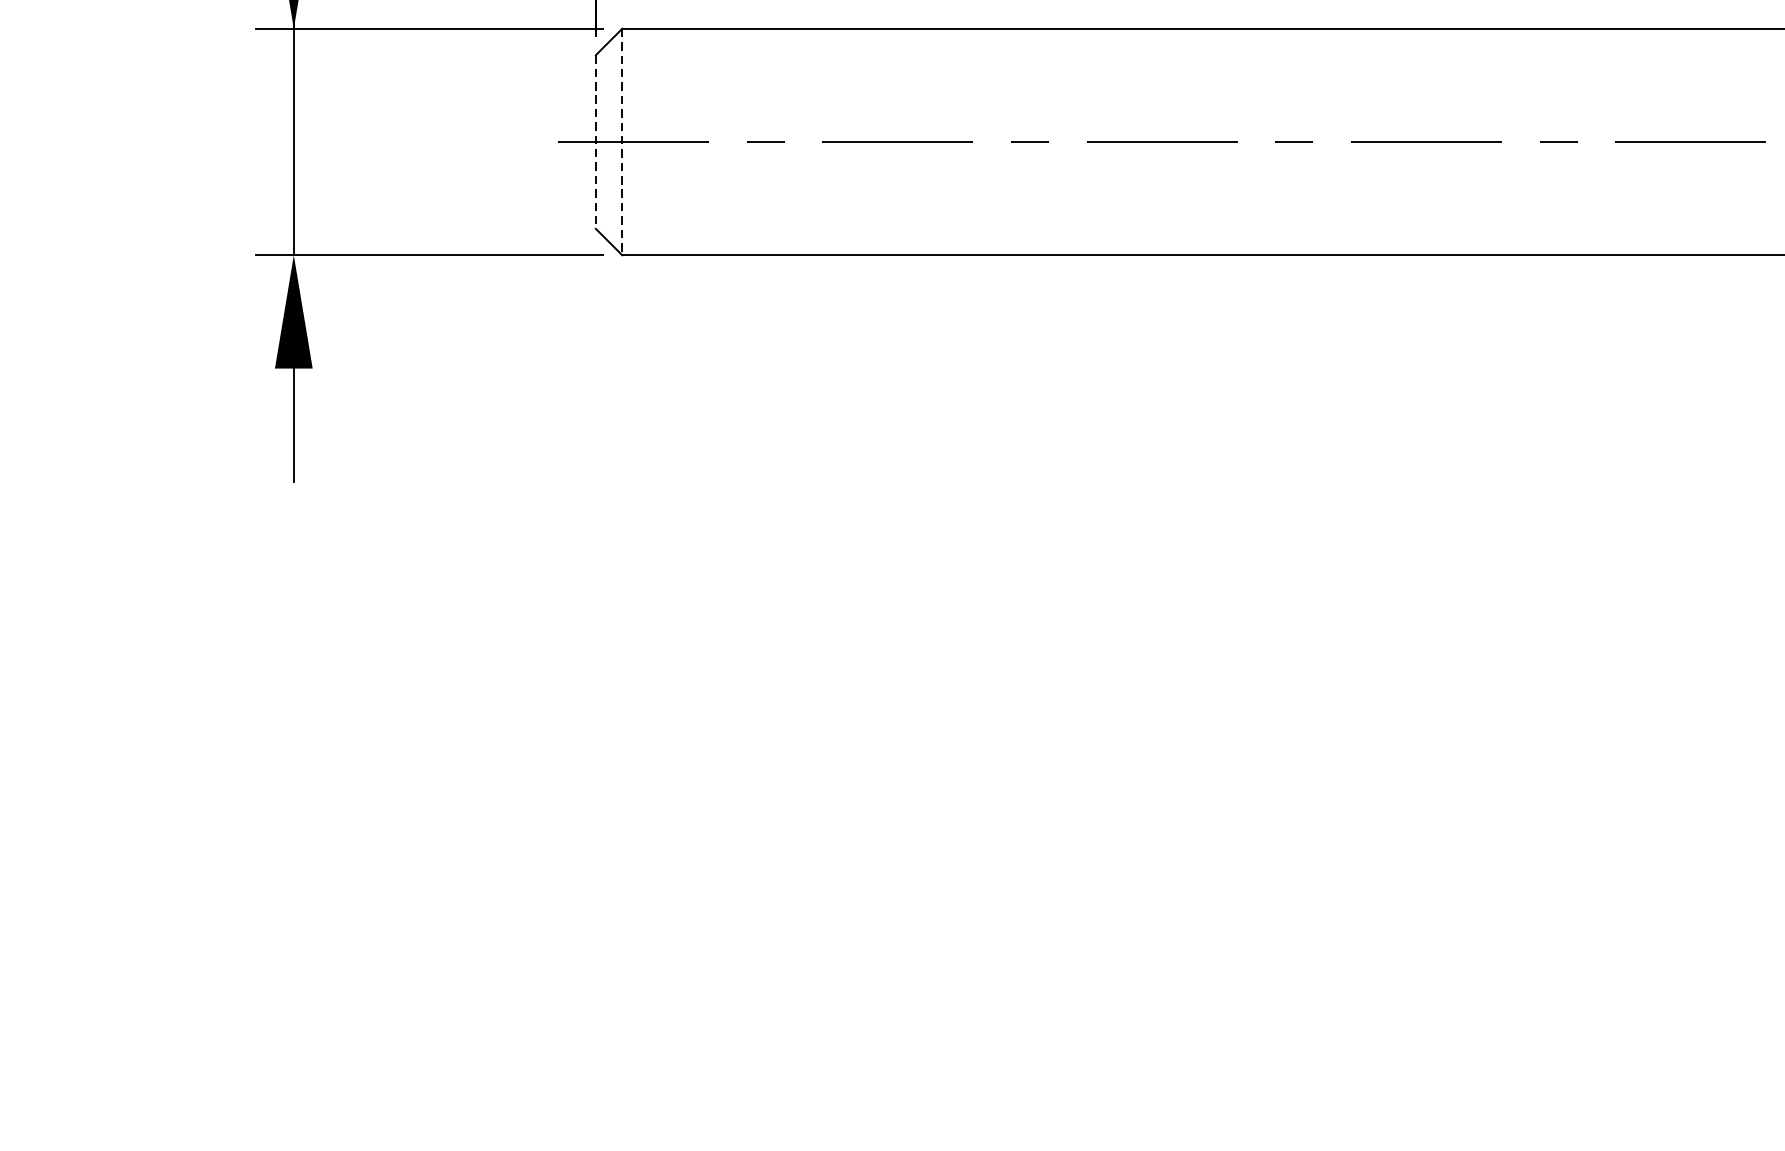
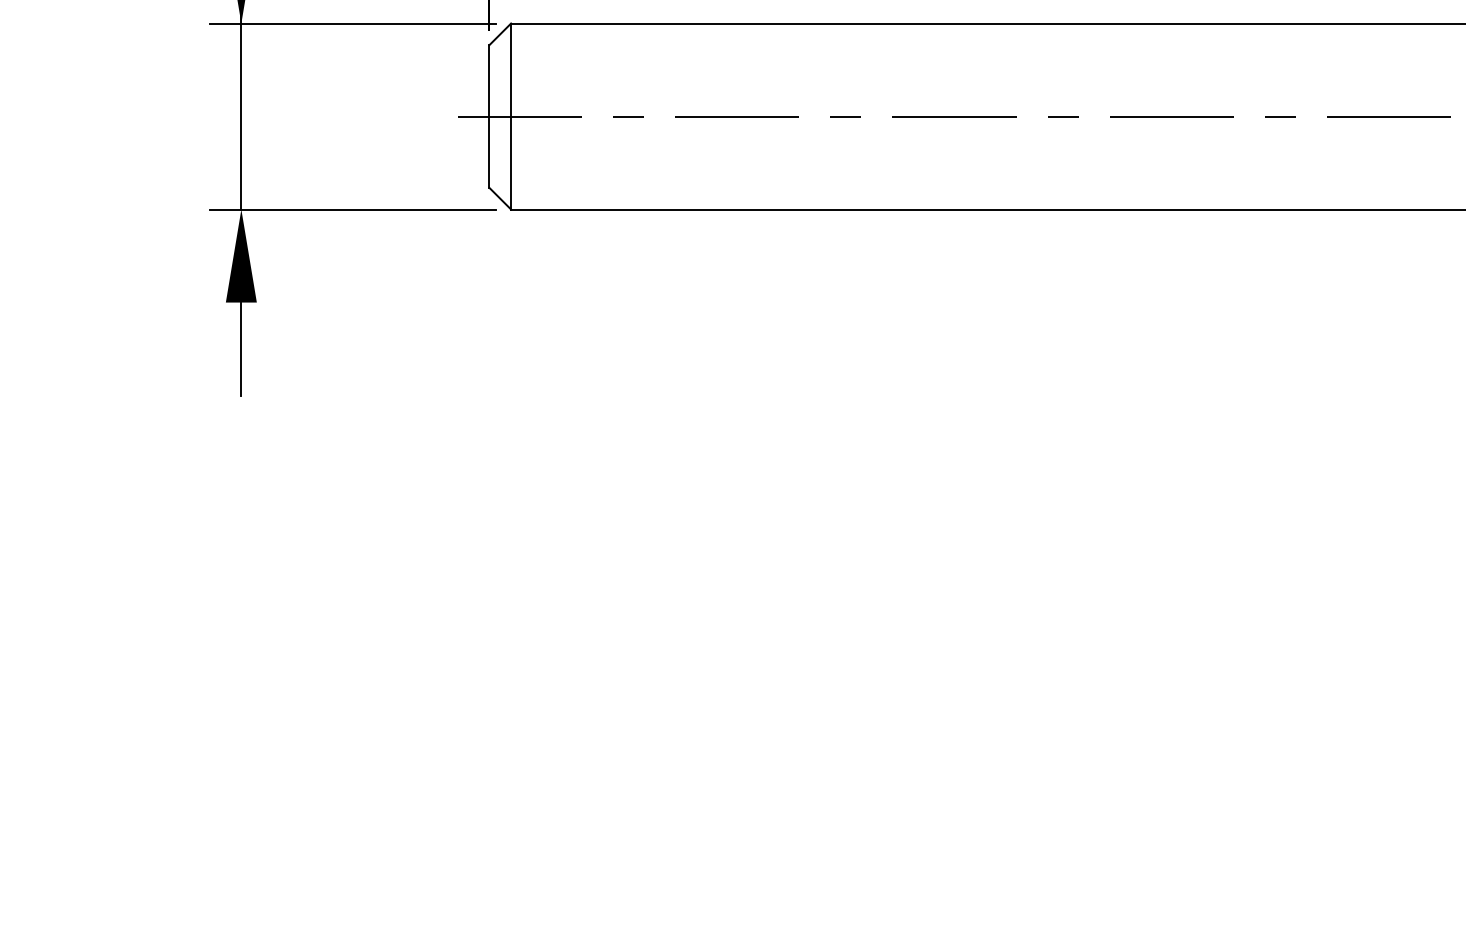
line: (595, 143) -> (489, 117), dashed -> solid
line: (622, 143) -> (511, 117), dashed -> solid

